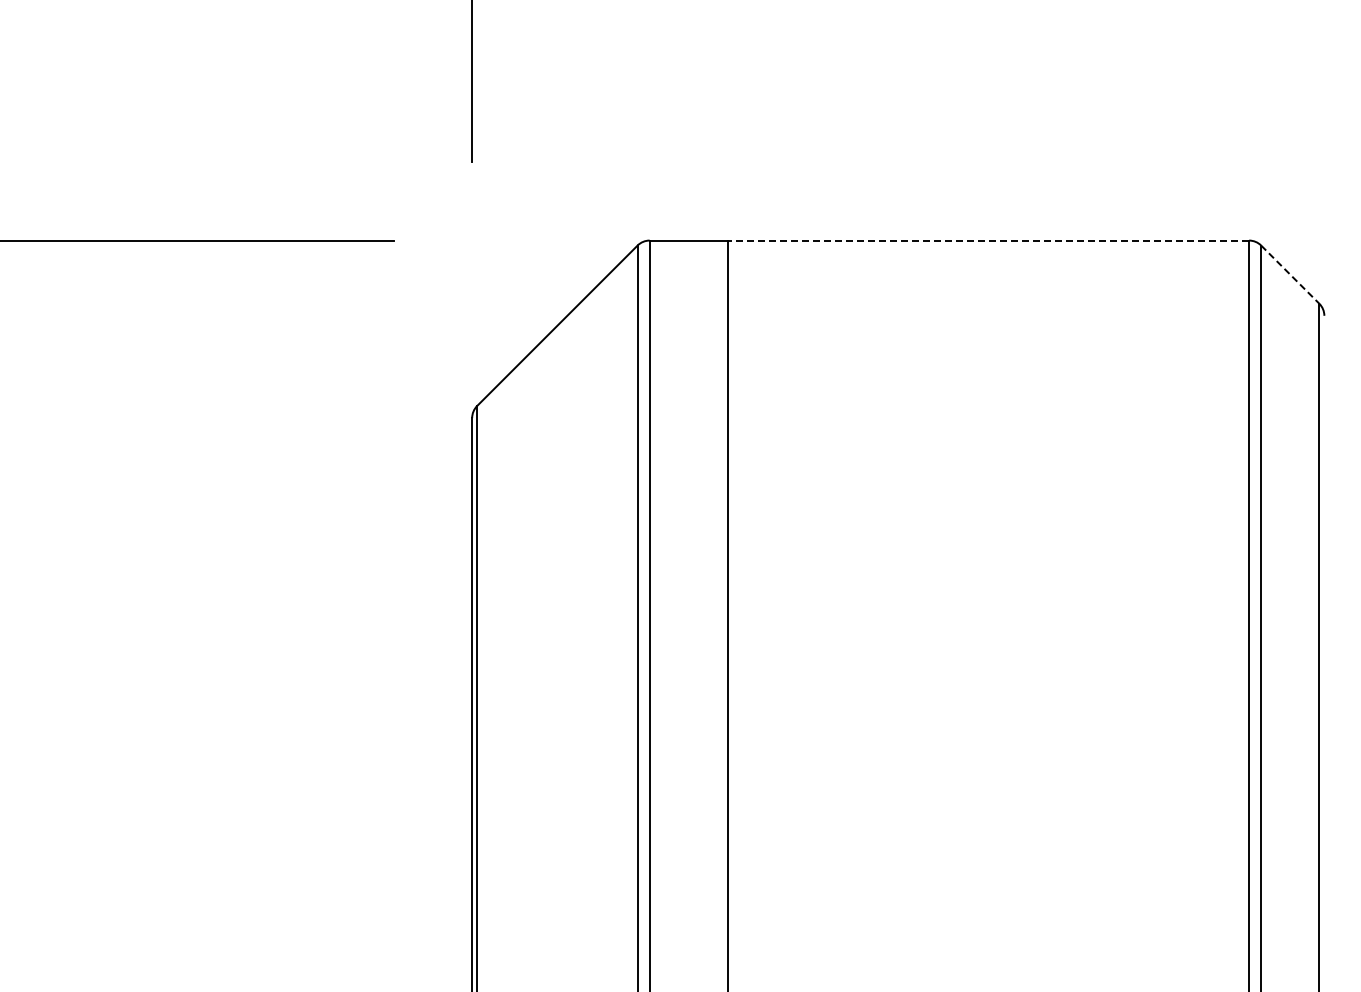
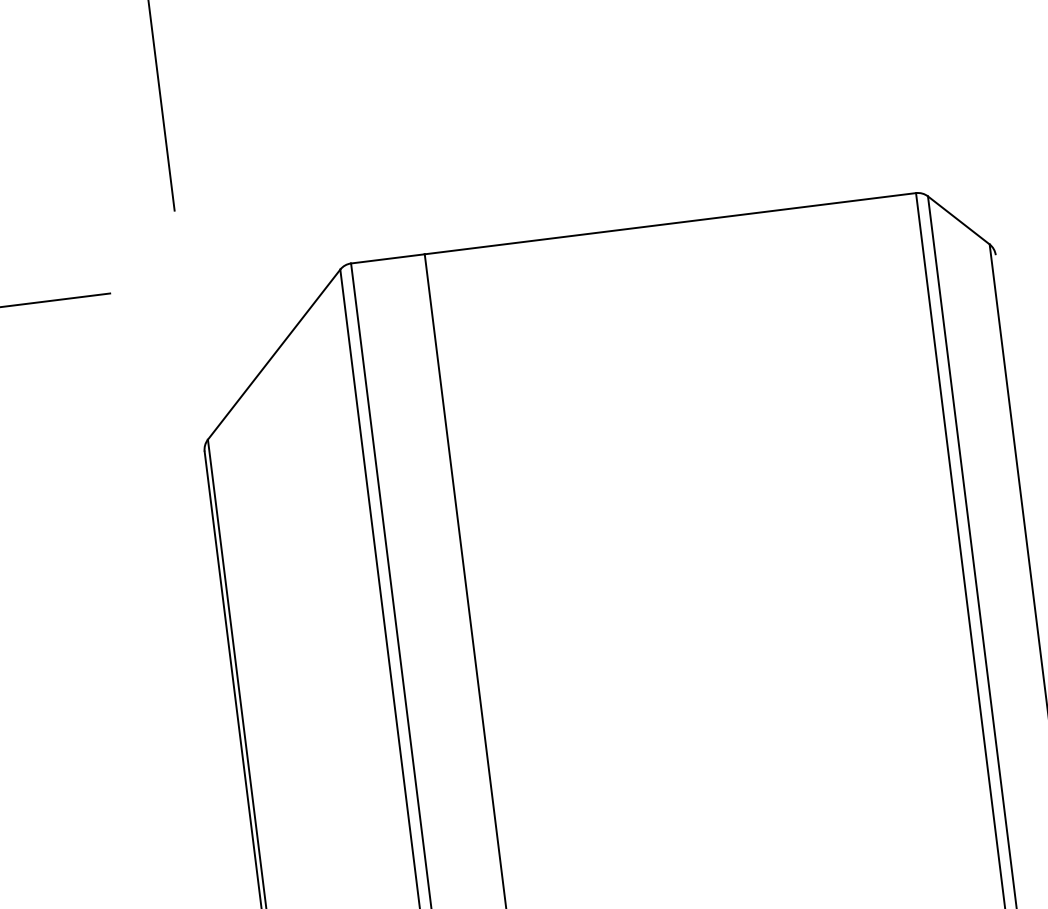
line: (988, 240) -> (670, 223), dashed -> solid
line: (1290, 275) -> (959, 221), dashed -> solid

